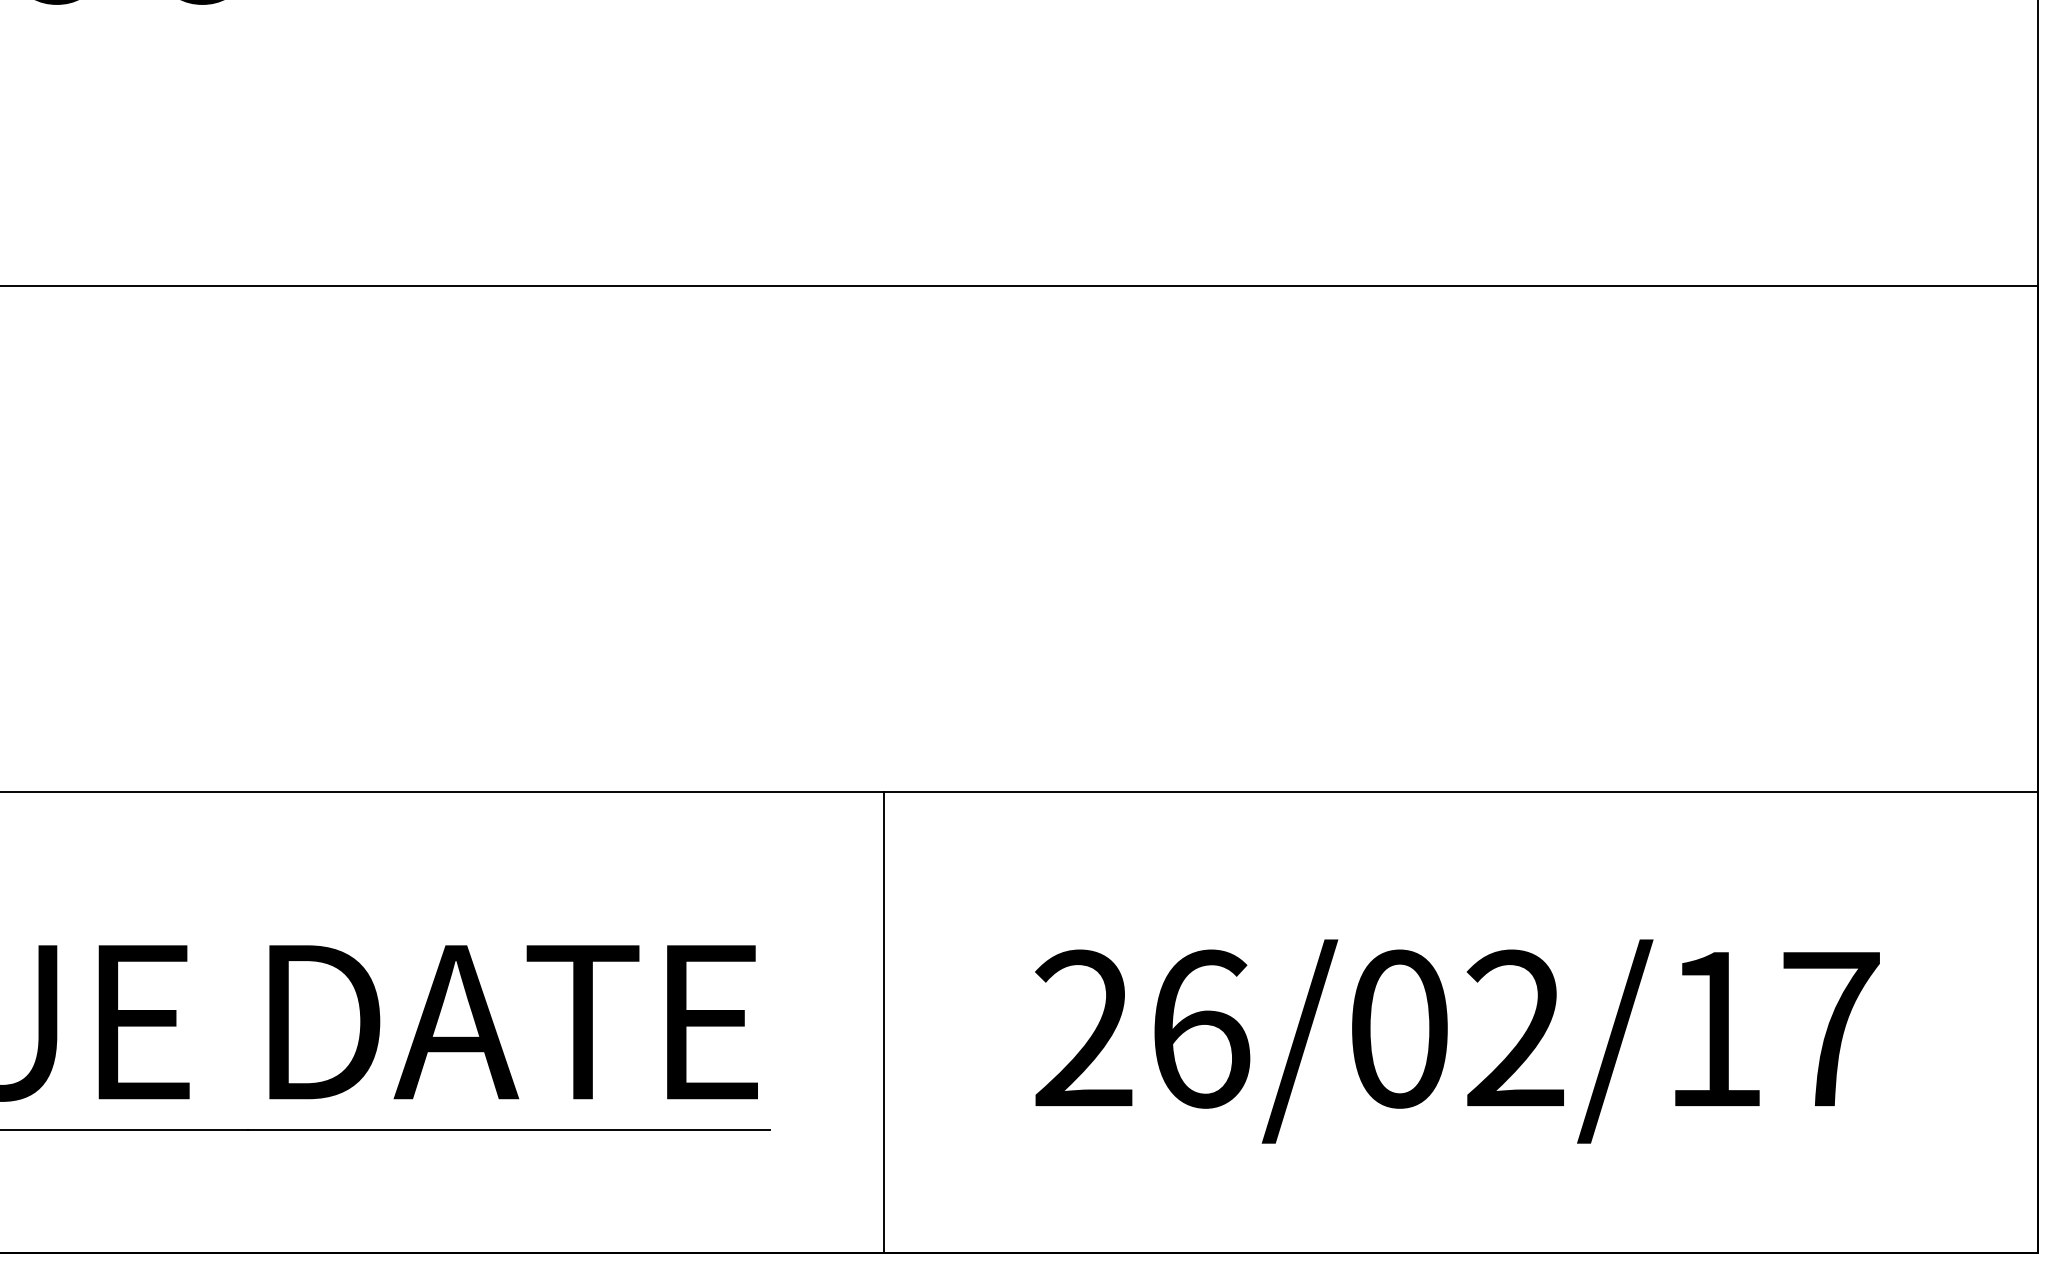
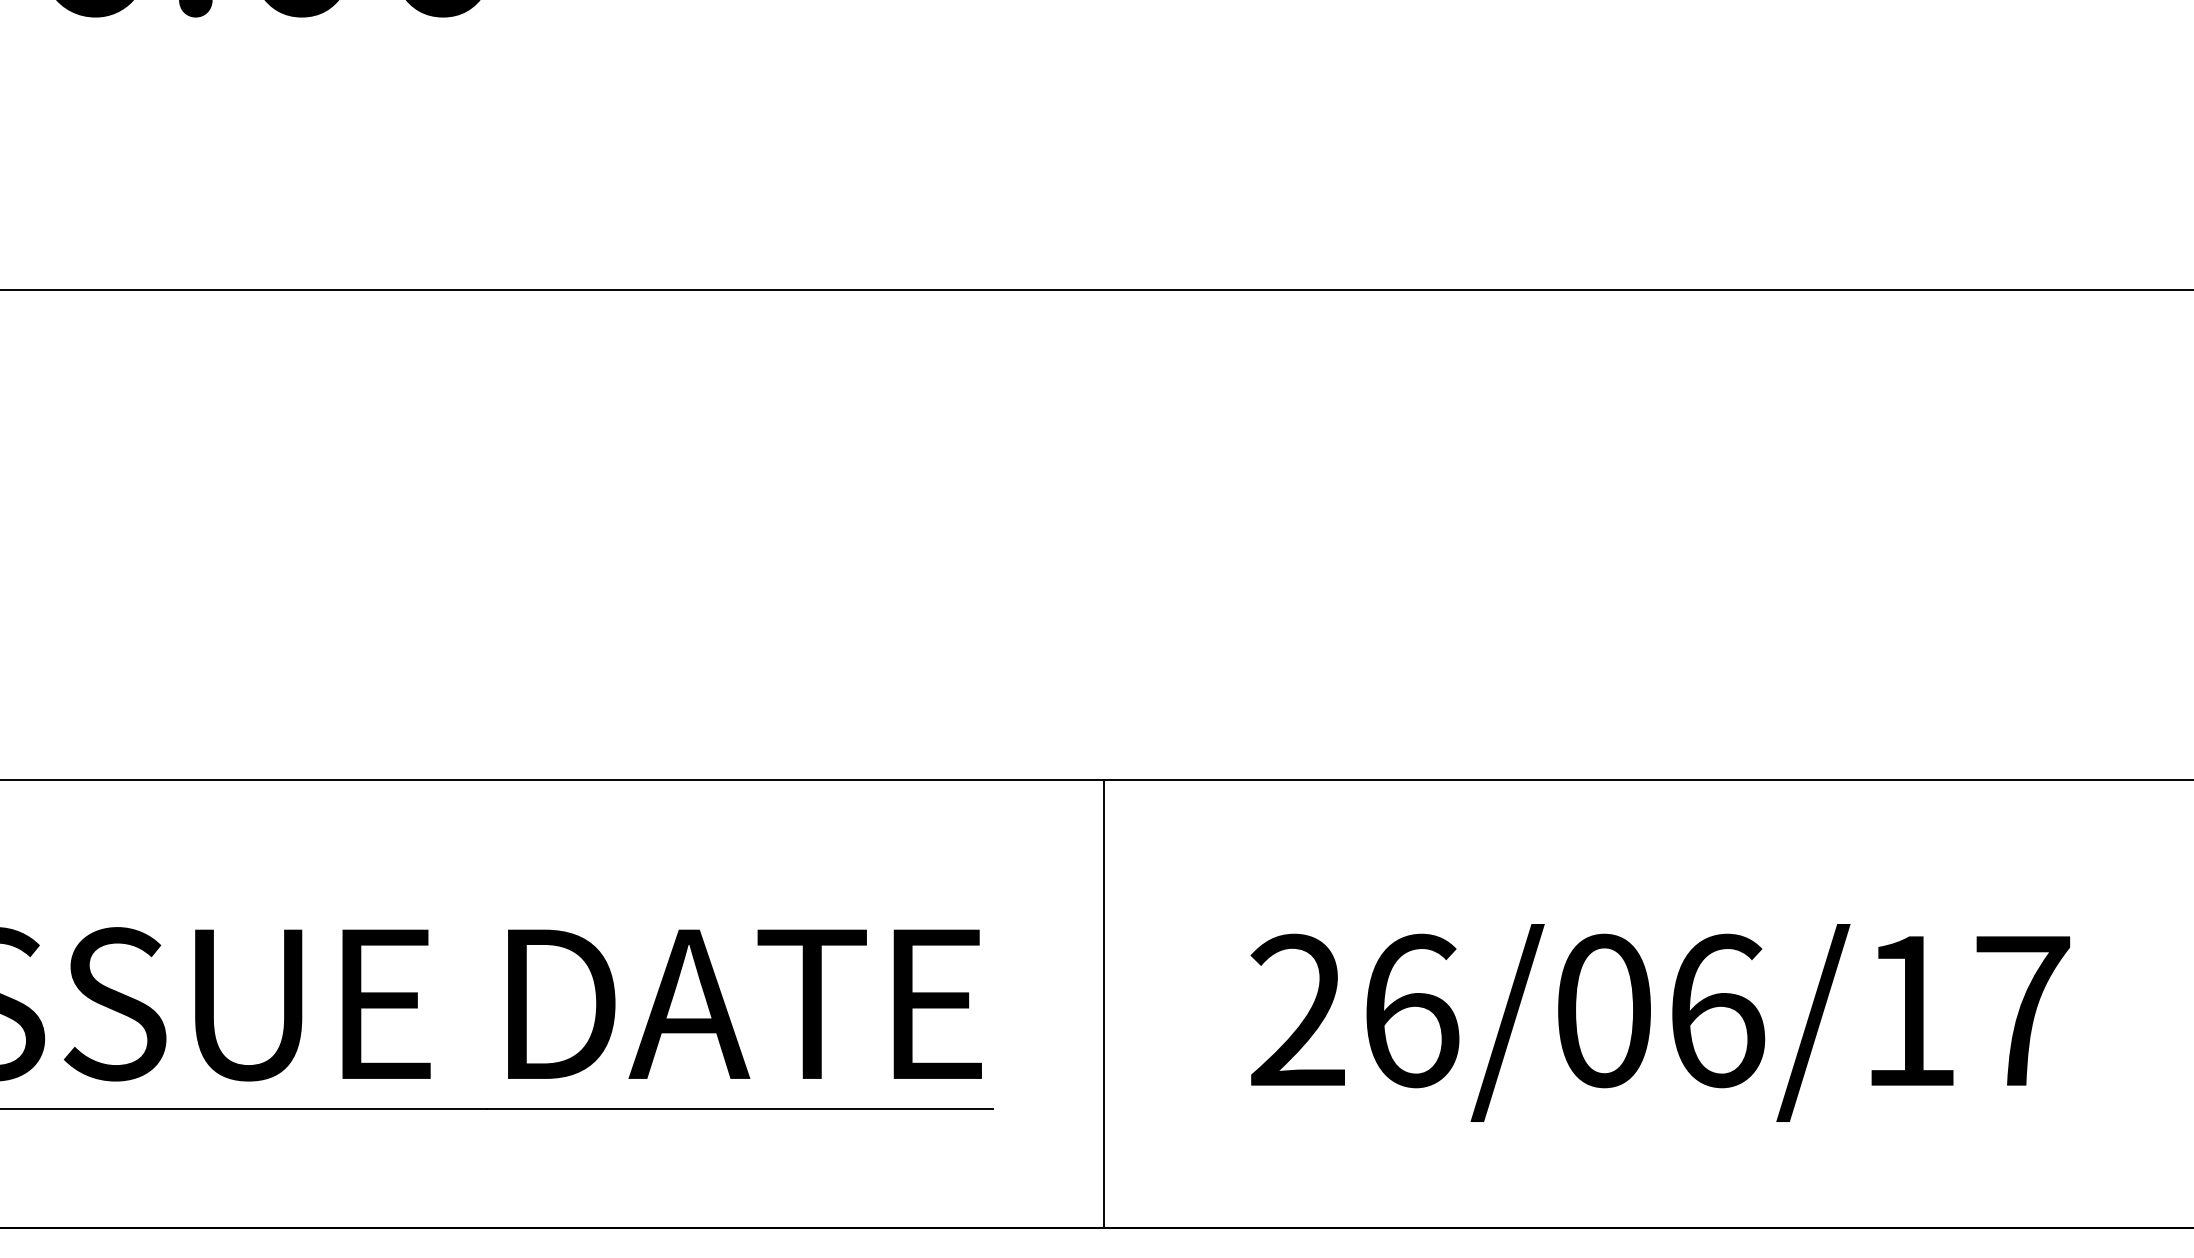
text: (1516, 1028) -> (1717, 1010), 26/02/17 -> 26/06/17

